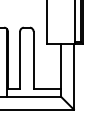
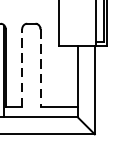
line: (20, 60) -> (22, 68), solid -> dashed
line: (33, 60) -> (40, 68), solid -> dashed

